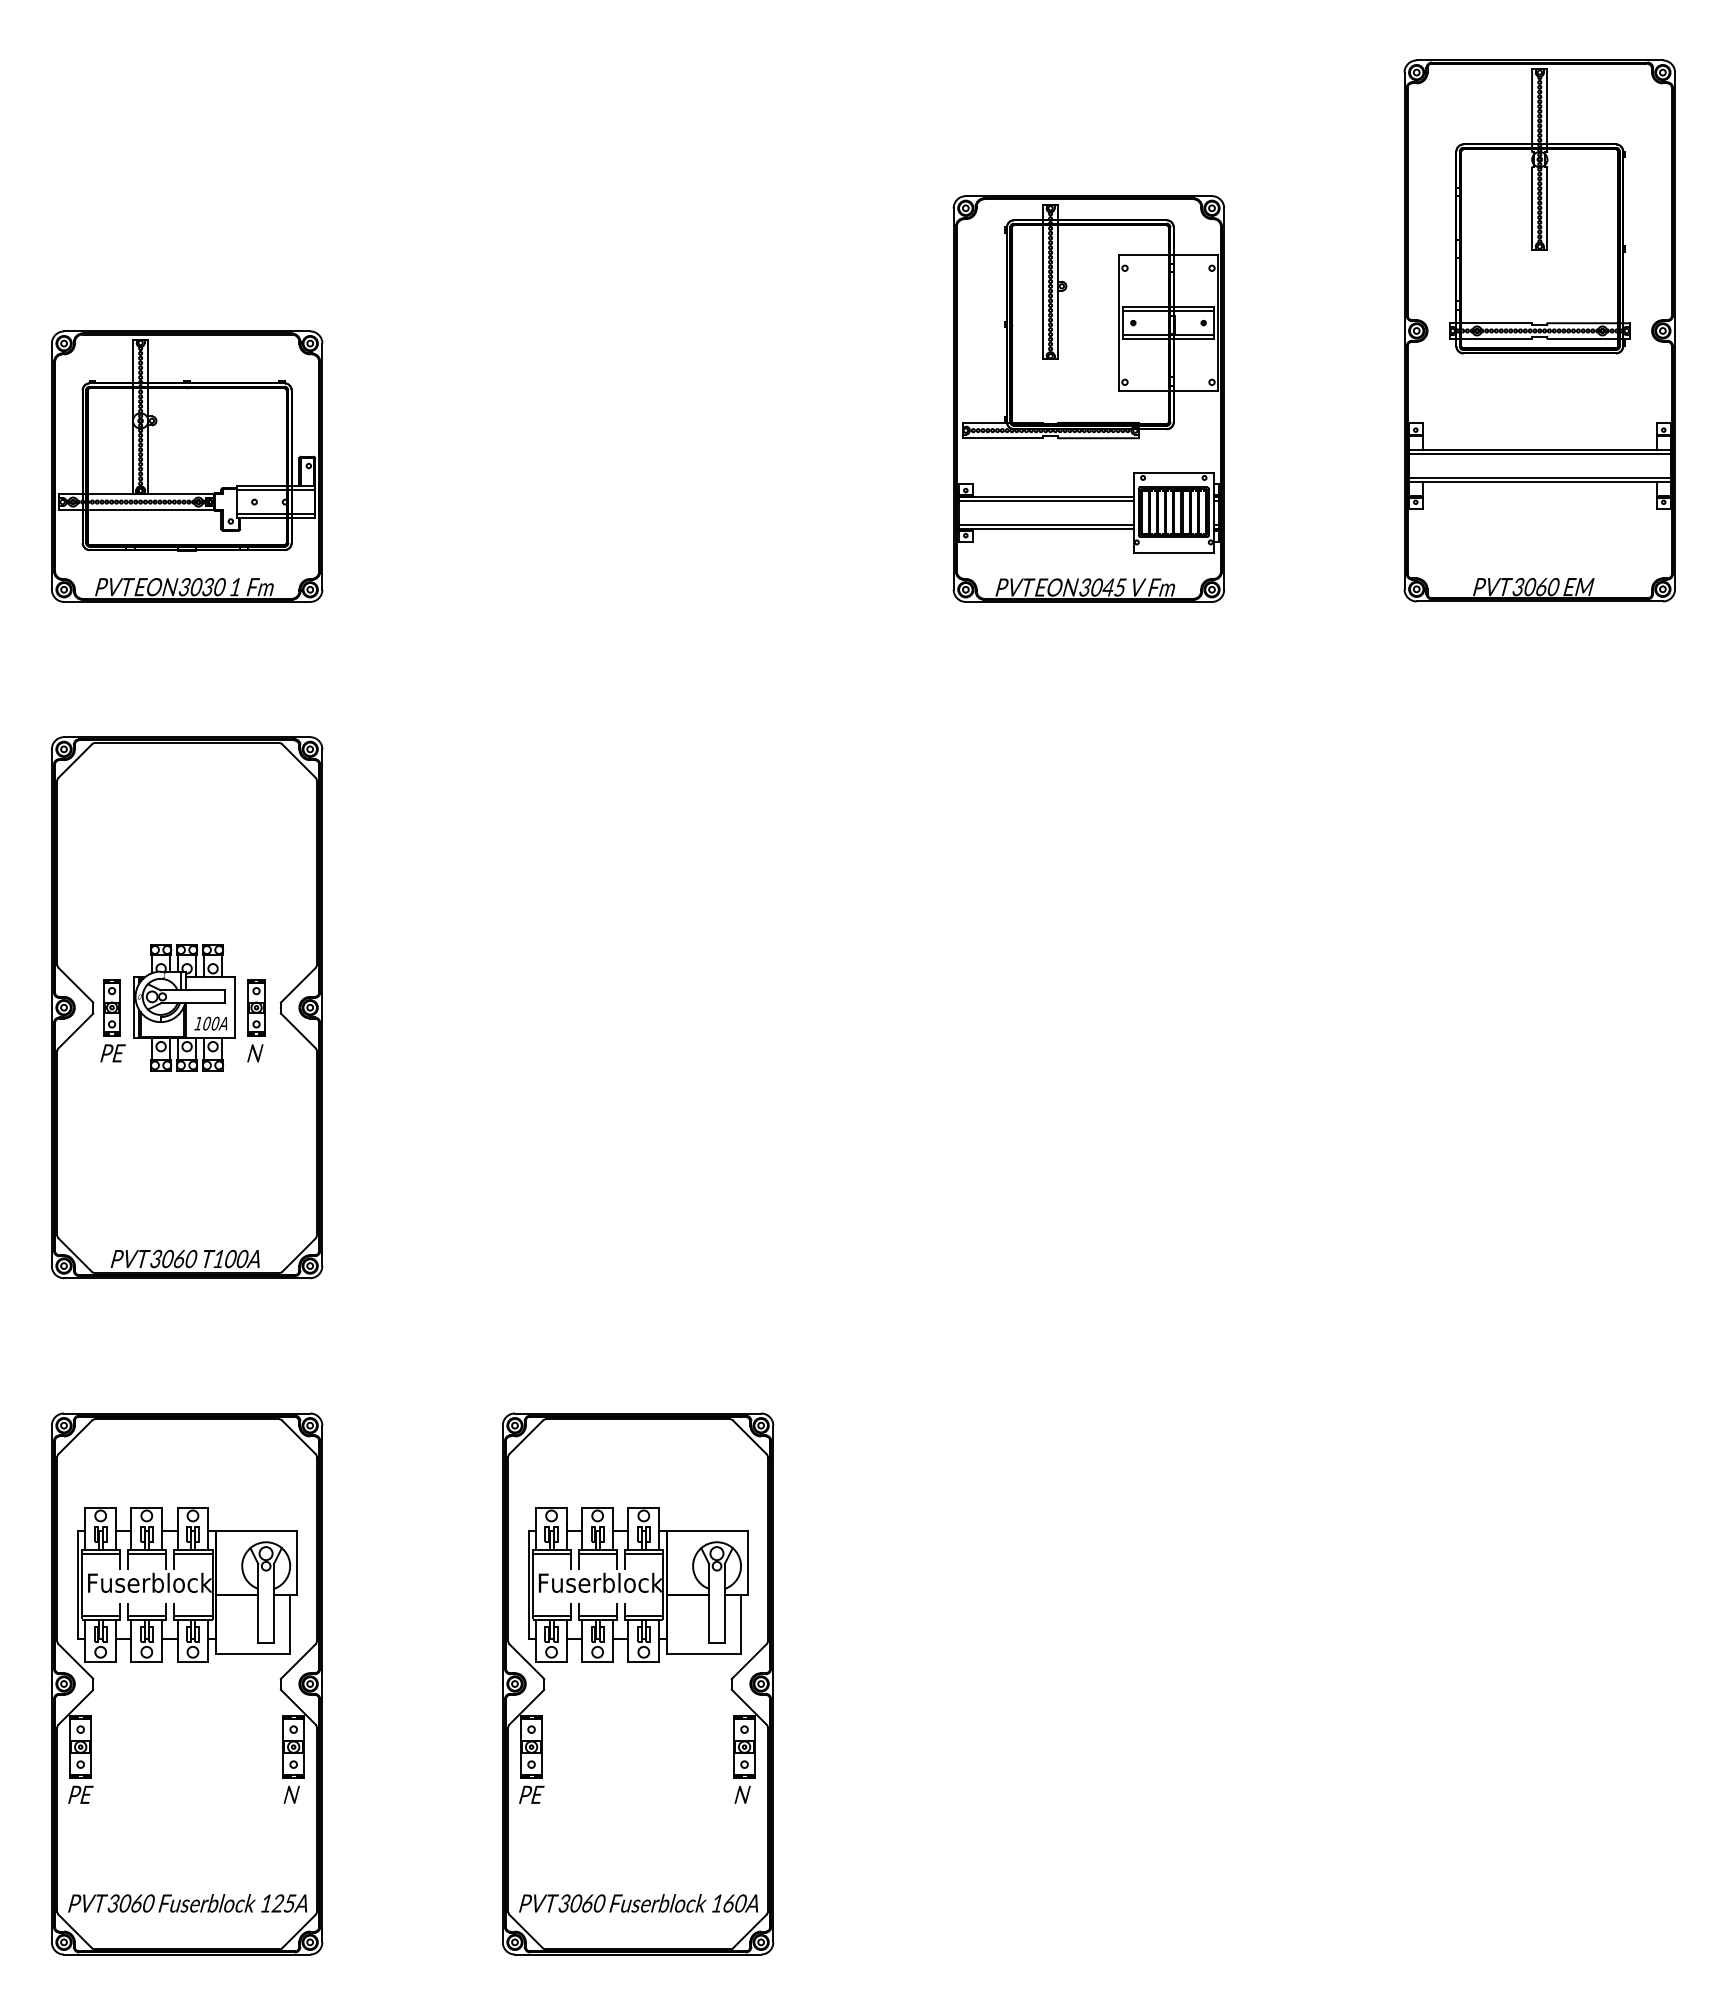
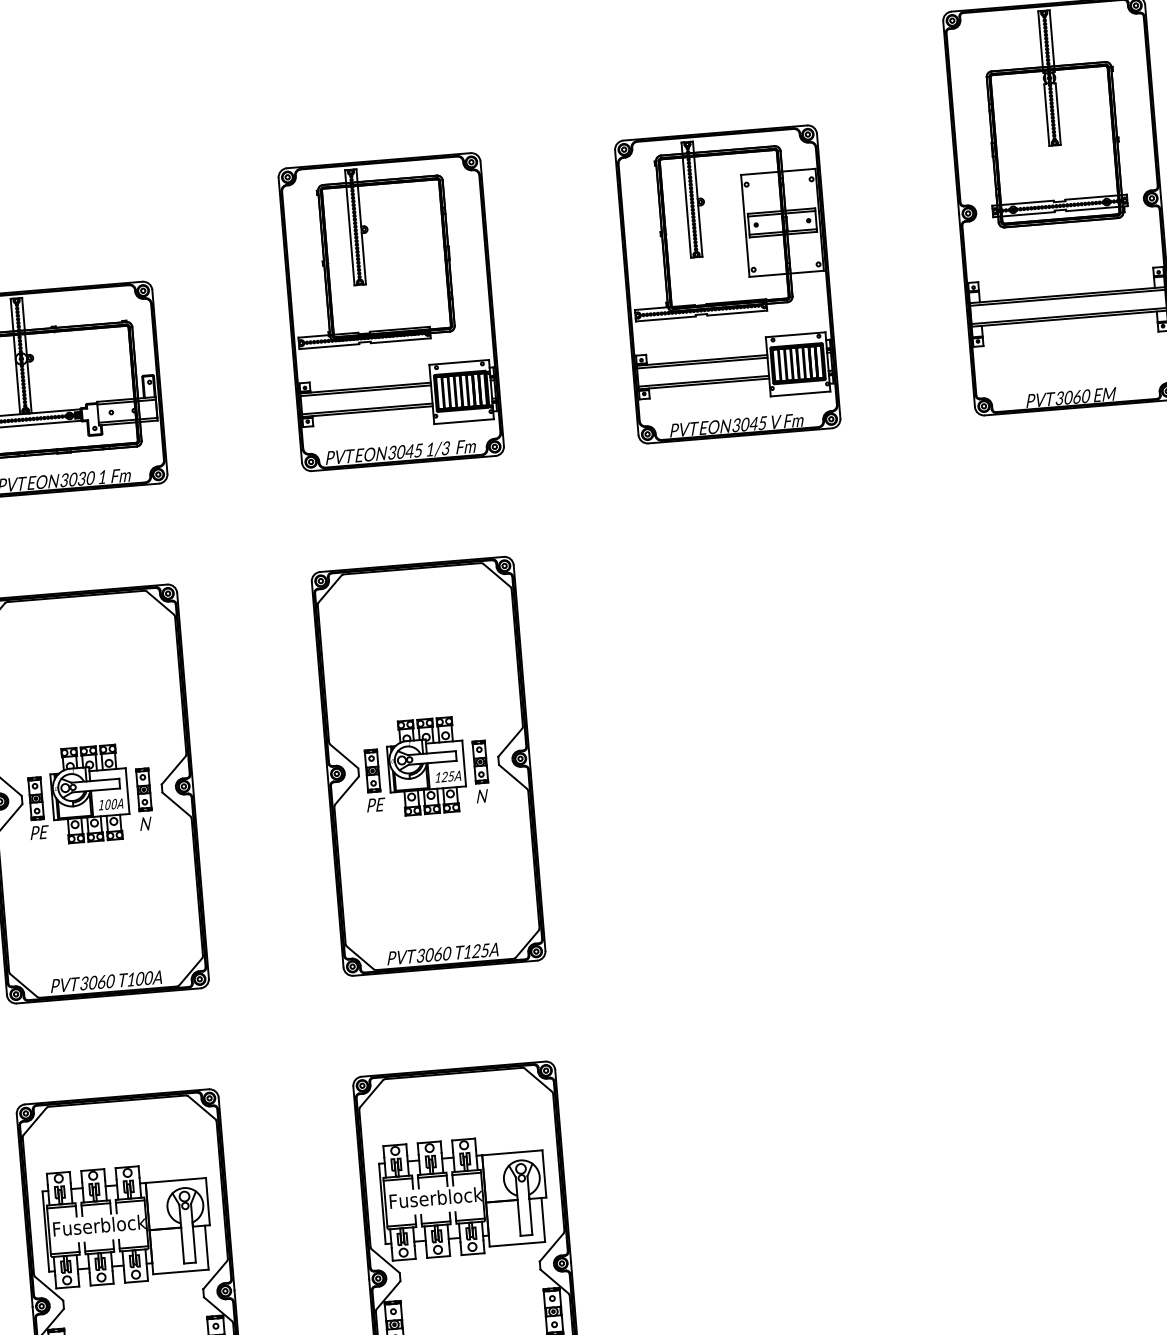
part: (637, 398) -> (390, 311), added
part: (638, 1007) -> (428, 766), added

